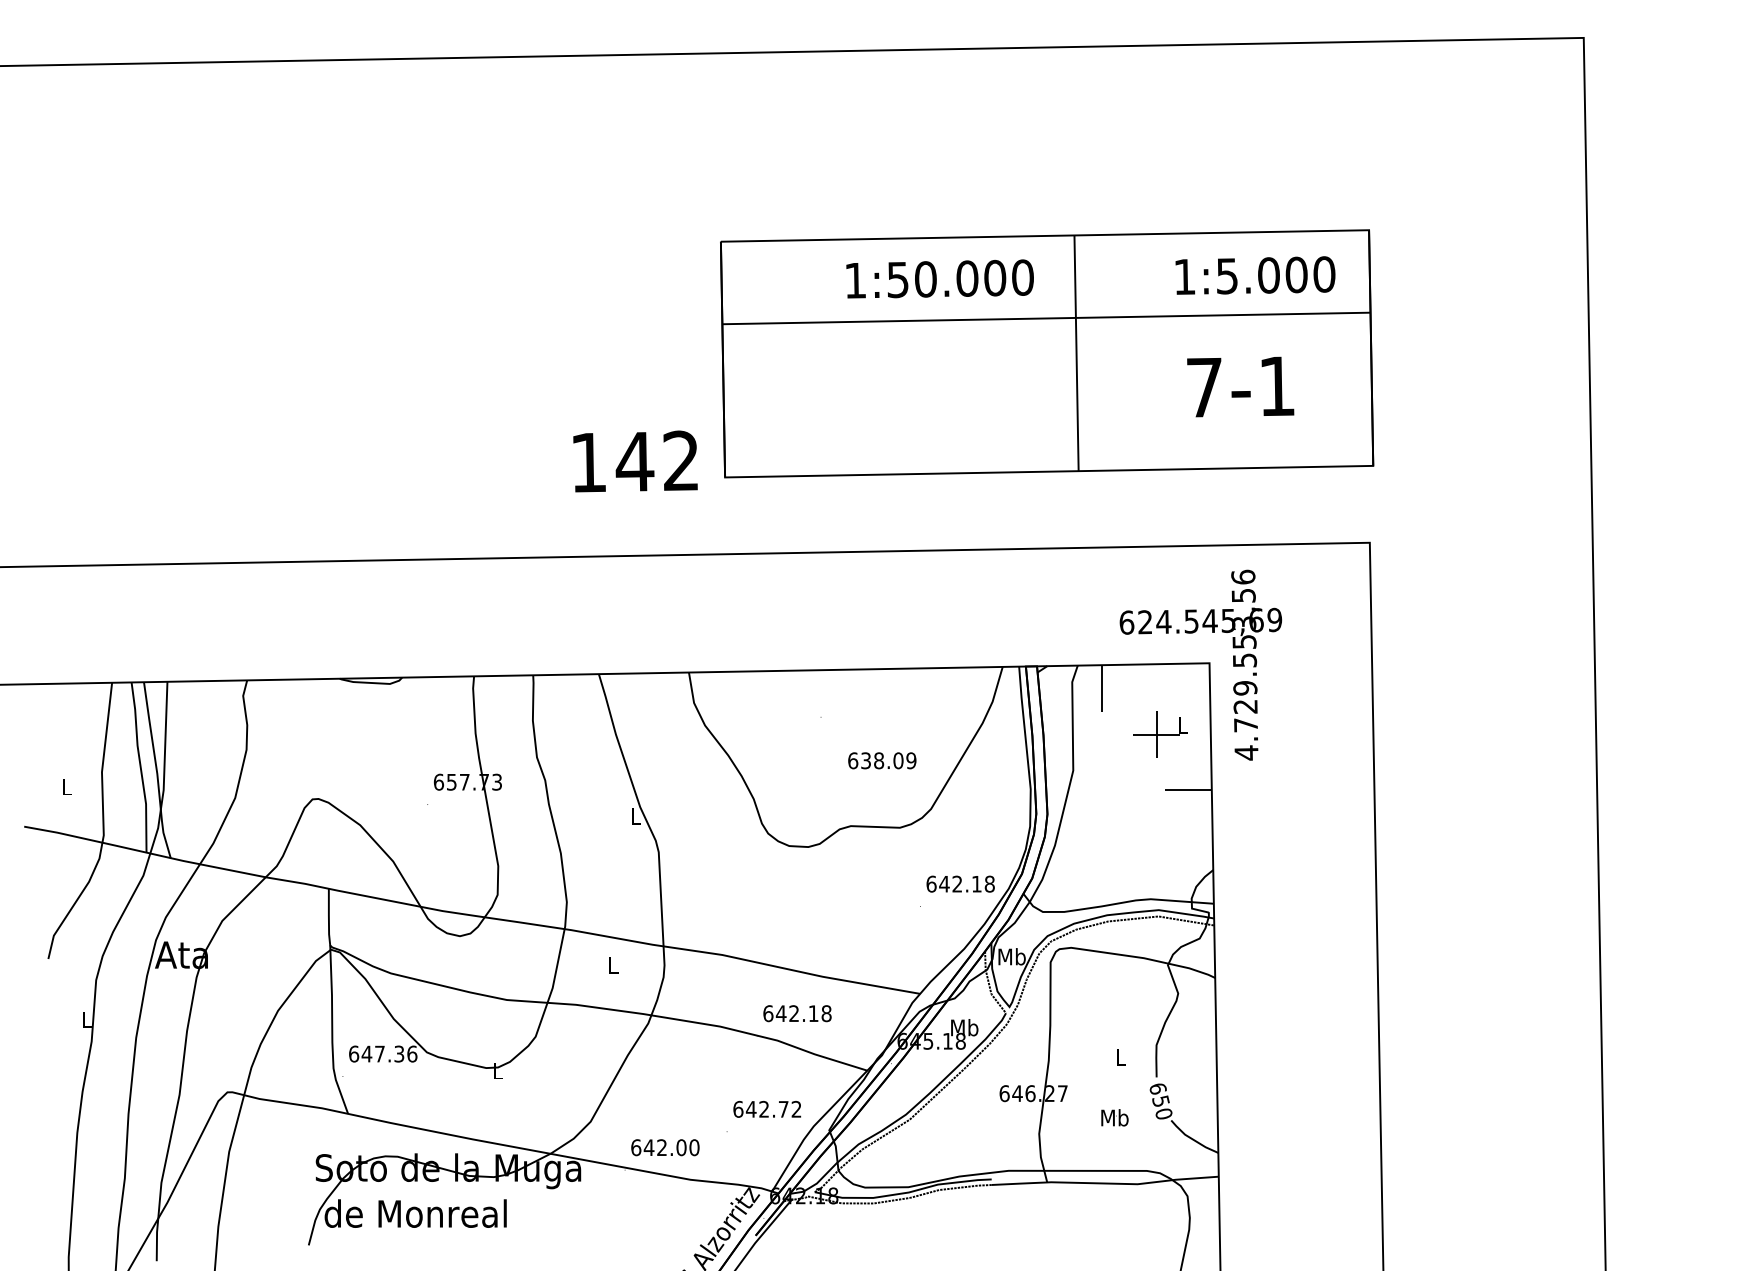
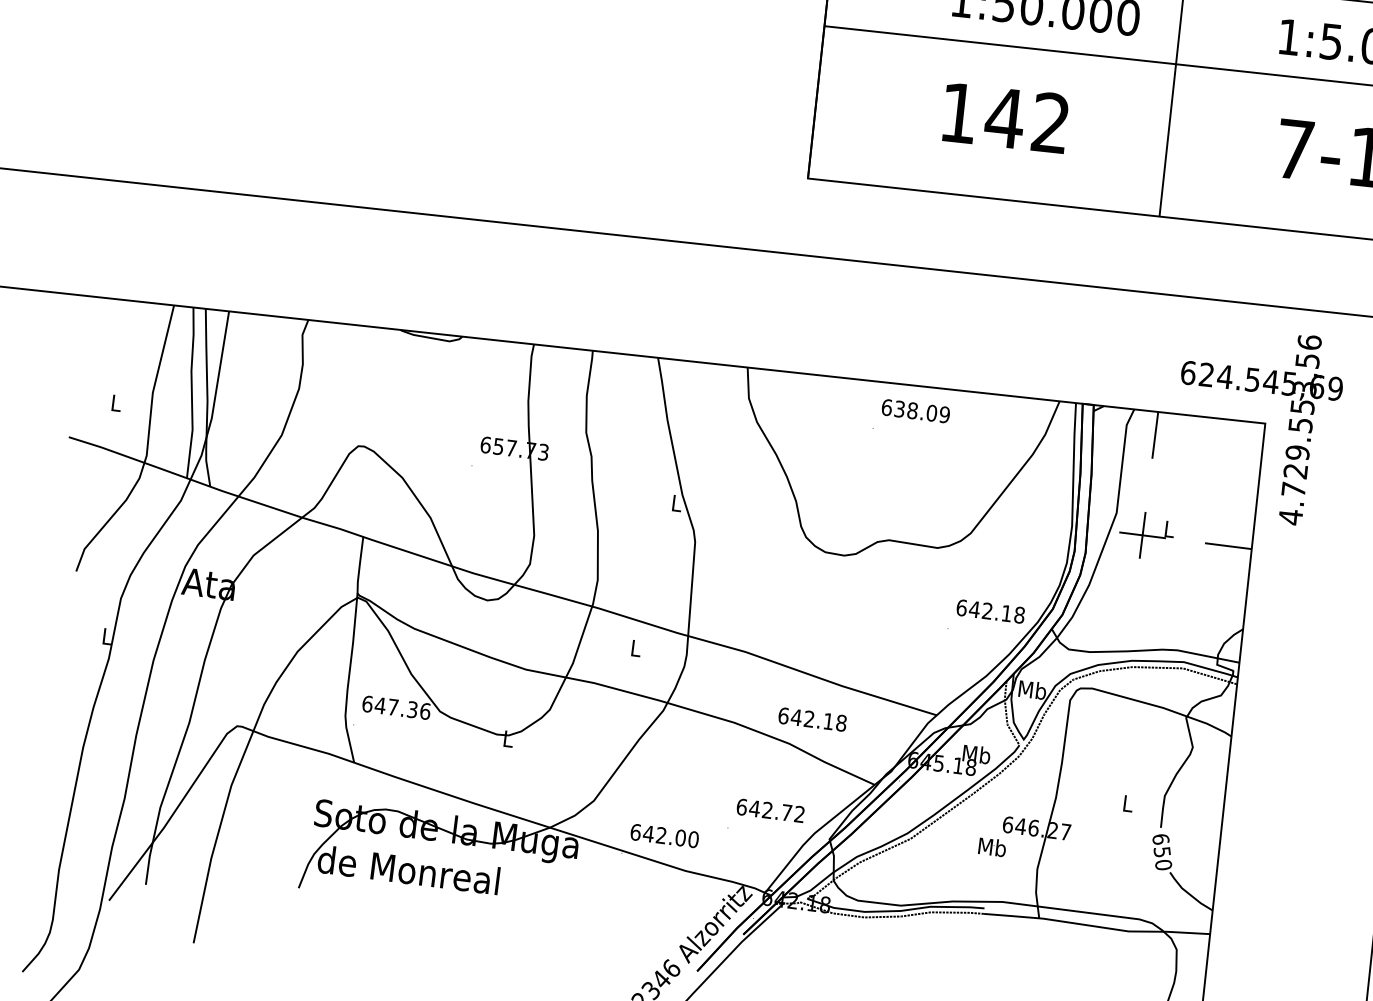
text: (635, 461) -> (1005, 117), moved
part: (1160, 734) -> (1146, 535), moved
text: (882, 760) -> (916, 410), moved
text: (1114, 1117) -> (992, 846), moved

